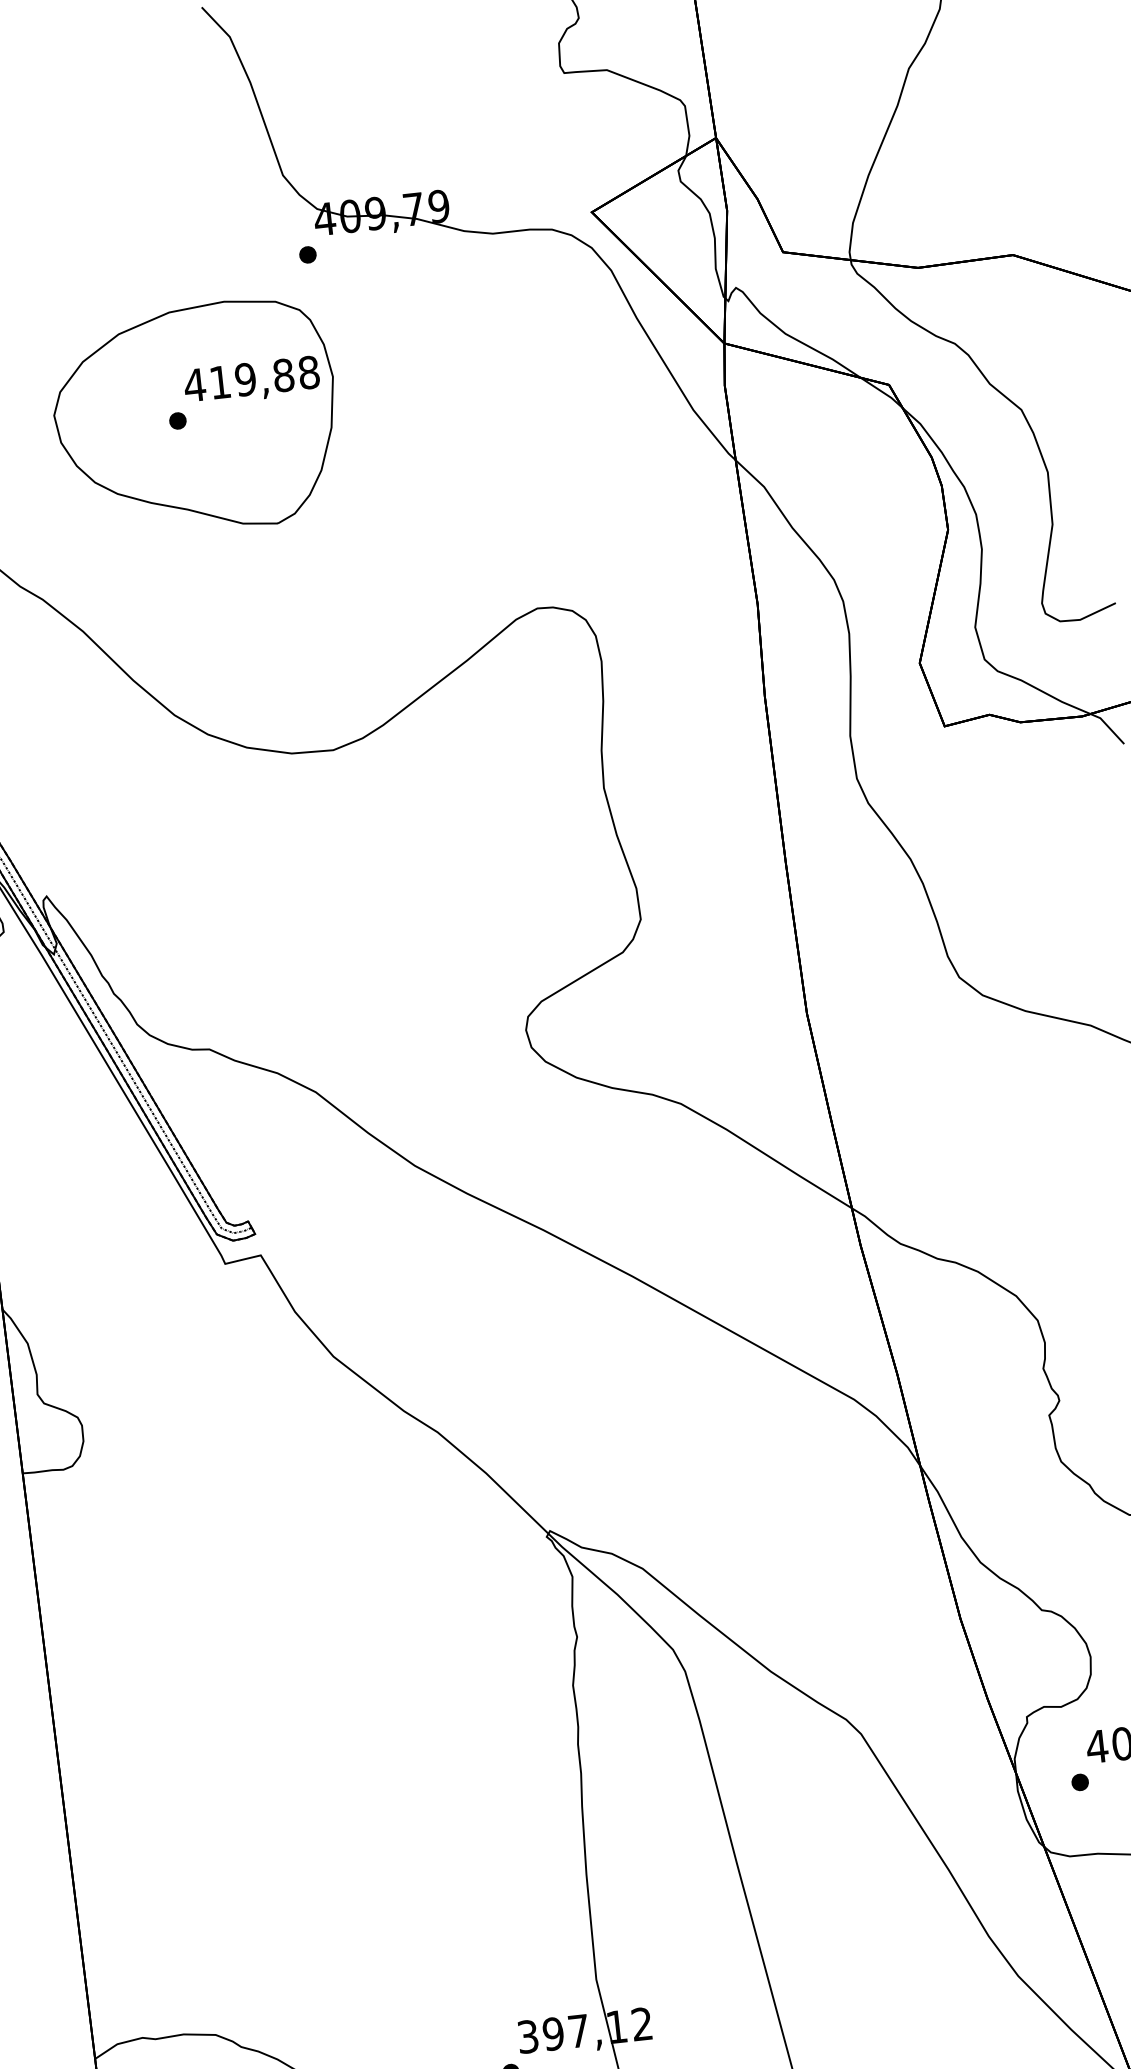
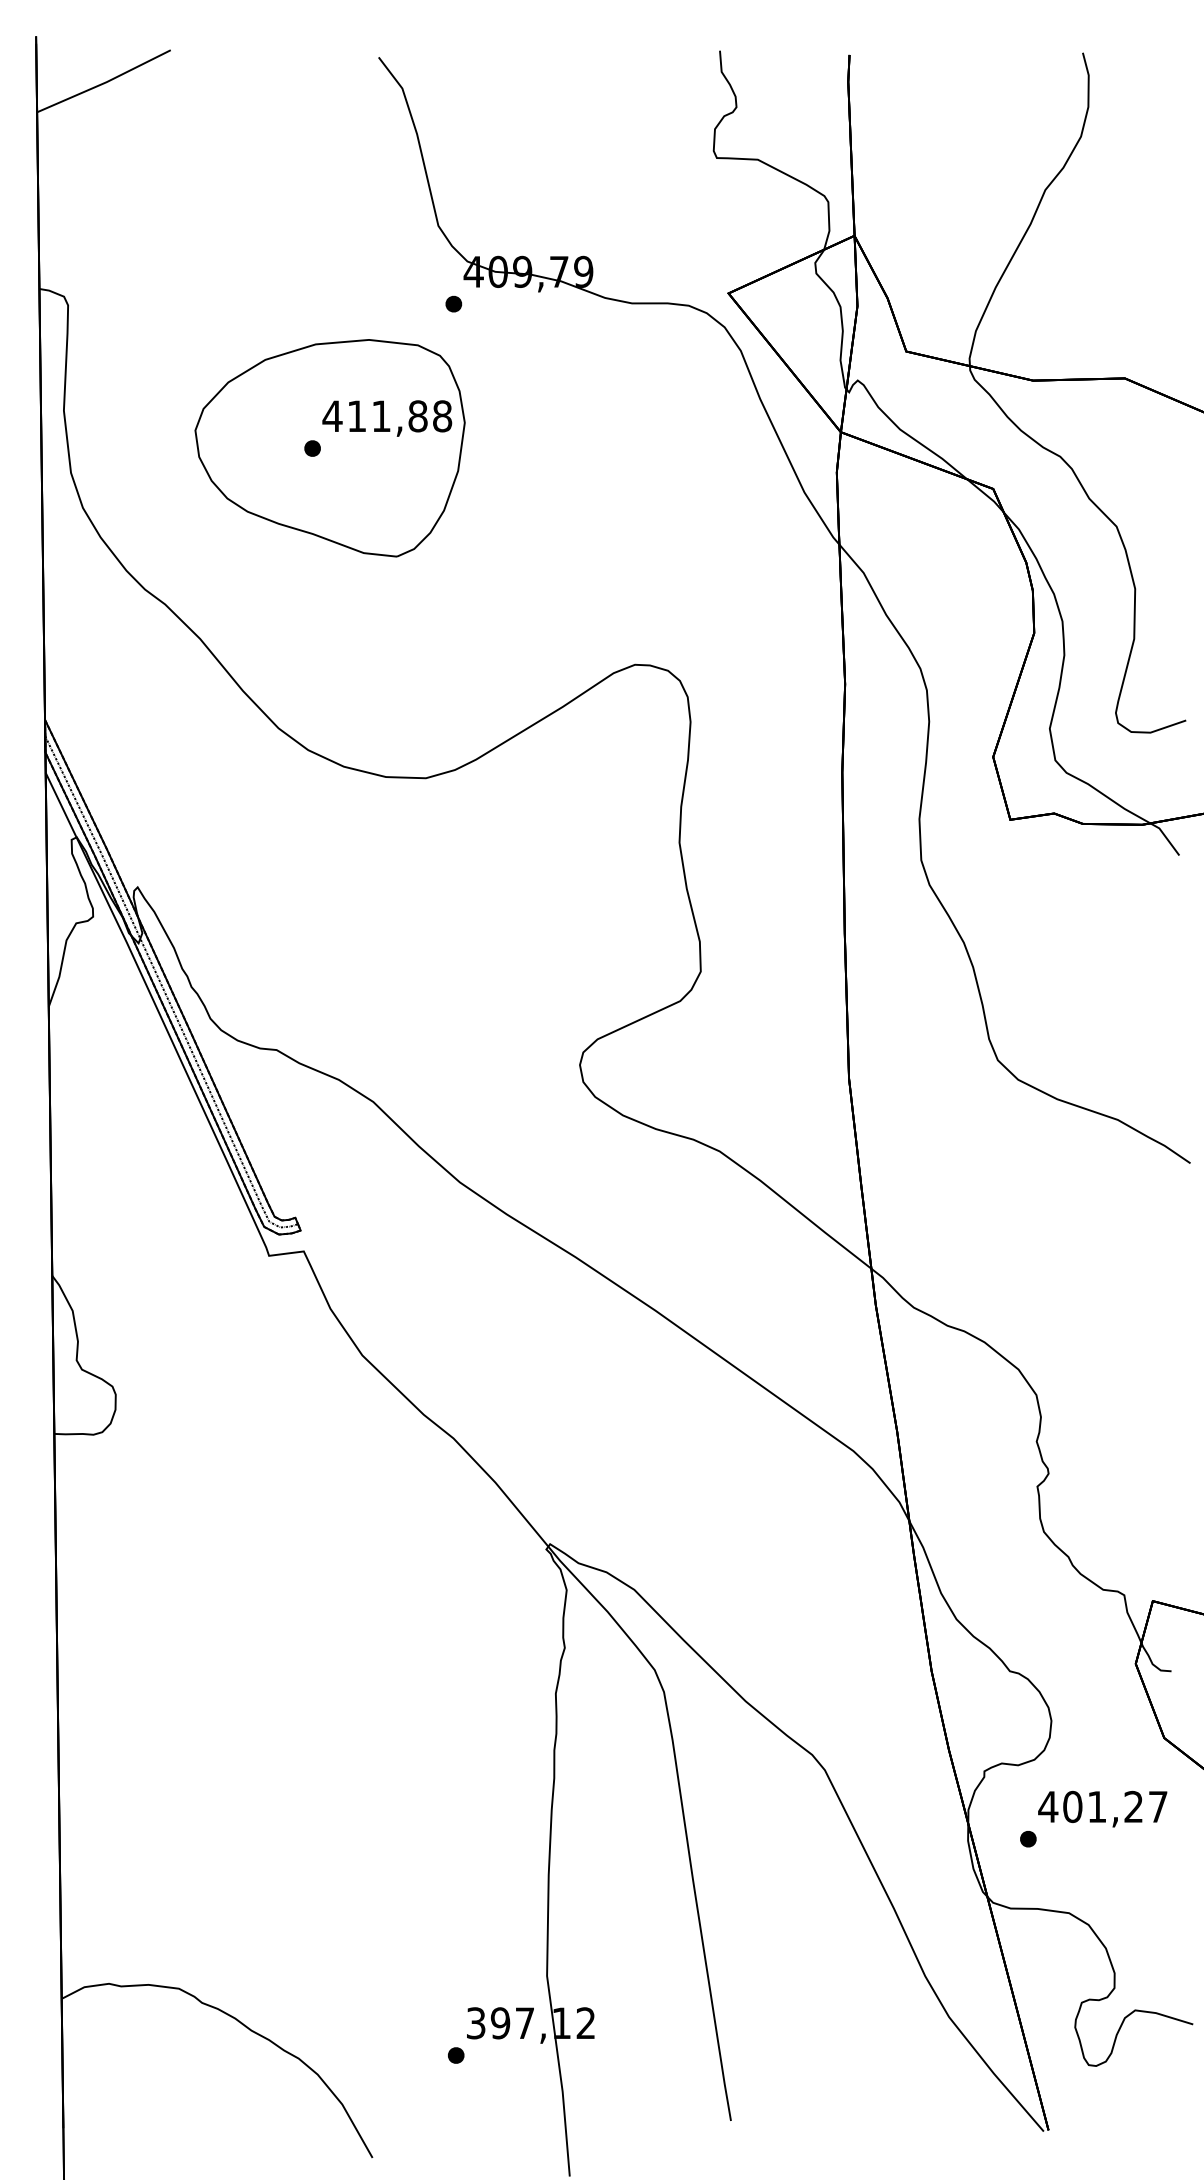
text: (244, 379) -> (380, 416), 419,88 -> 411,88

